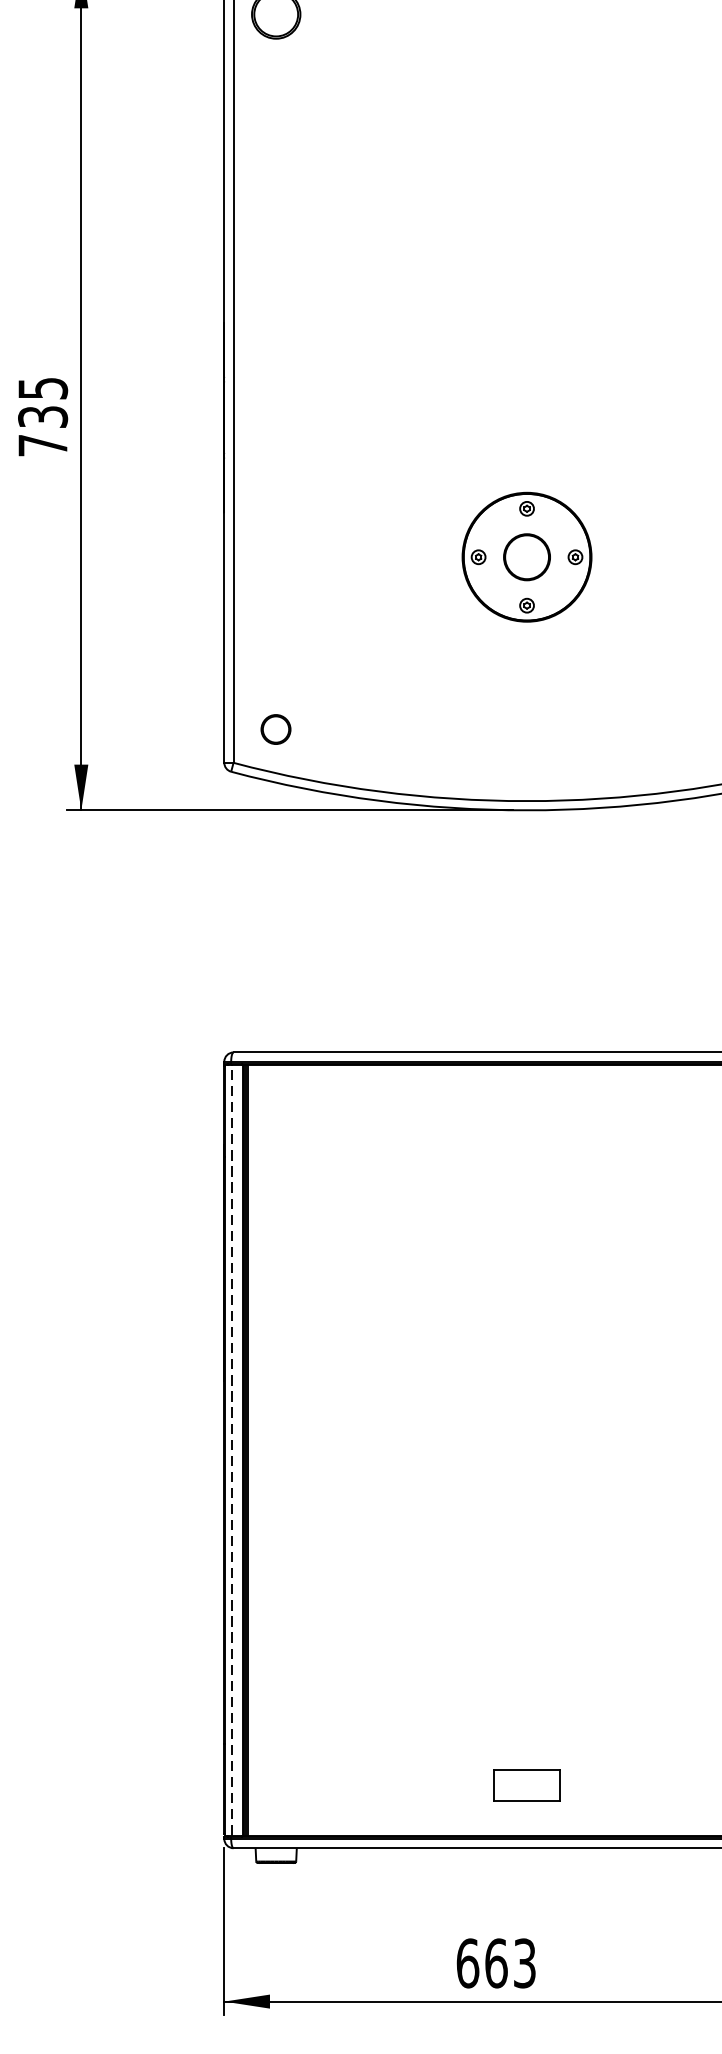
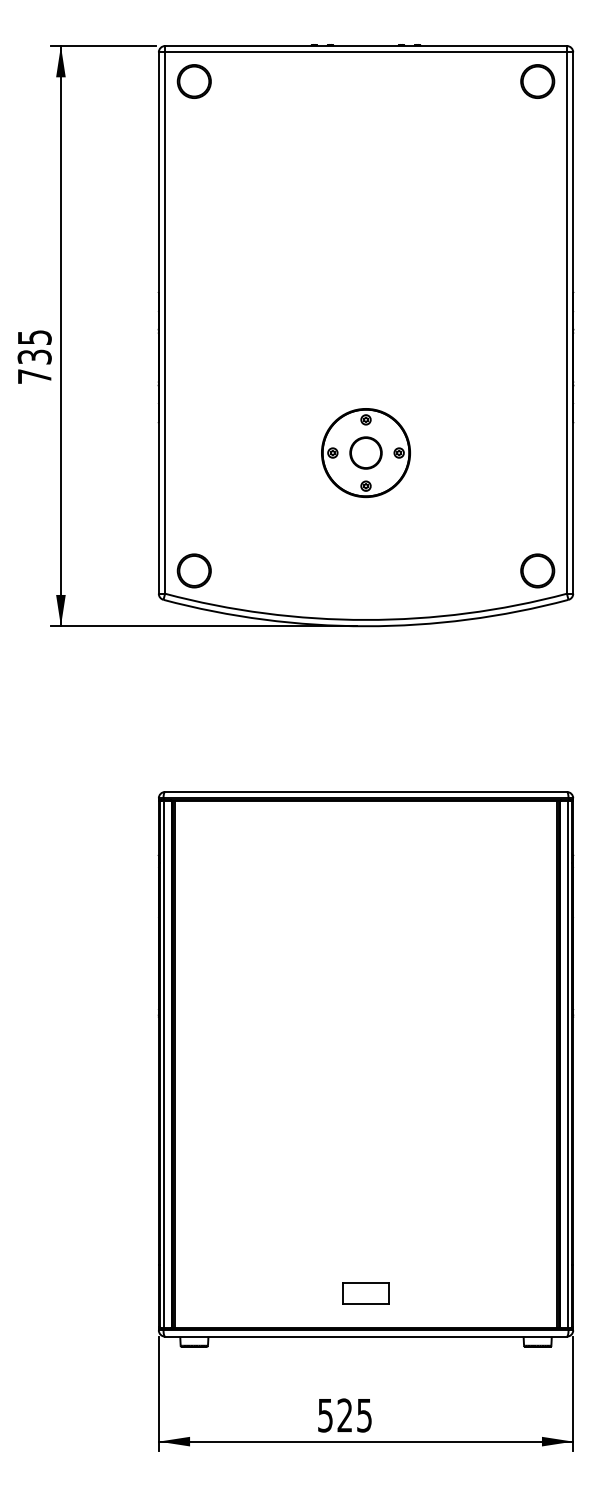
part: (274, 728) -> (193, 570), size x1.67
line: (232, 1450) -> (164, 1064), dashed -> solid
text: (495, 1963) -> (344, 1415), 663 -> 525

